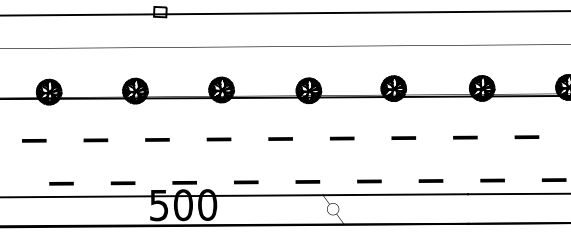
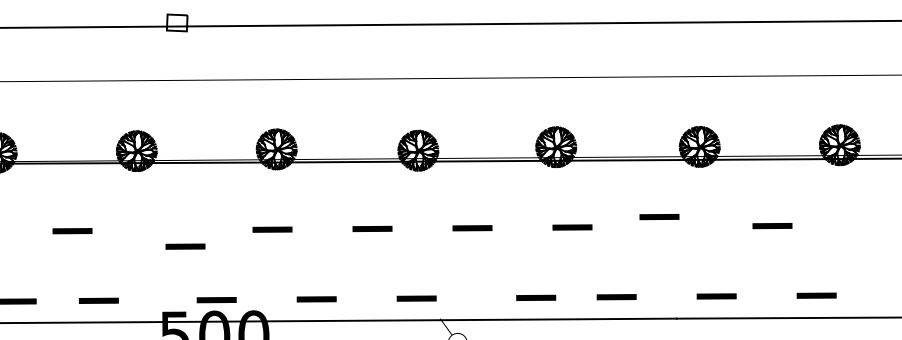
line: (465, 137) -> (659, 216), moved
line: (157, 139) -> (185, 245), moved
line: (369, 181) -> (536, 297), moved
line: (122, 183) -> (97, 301), moved

